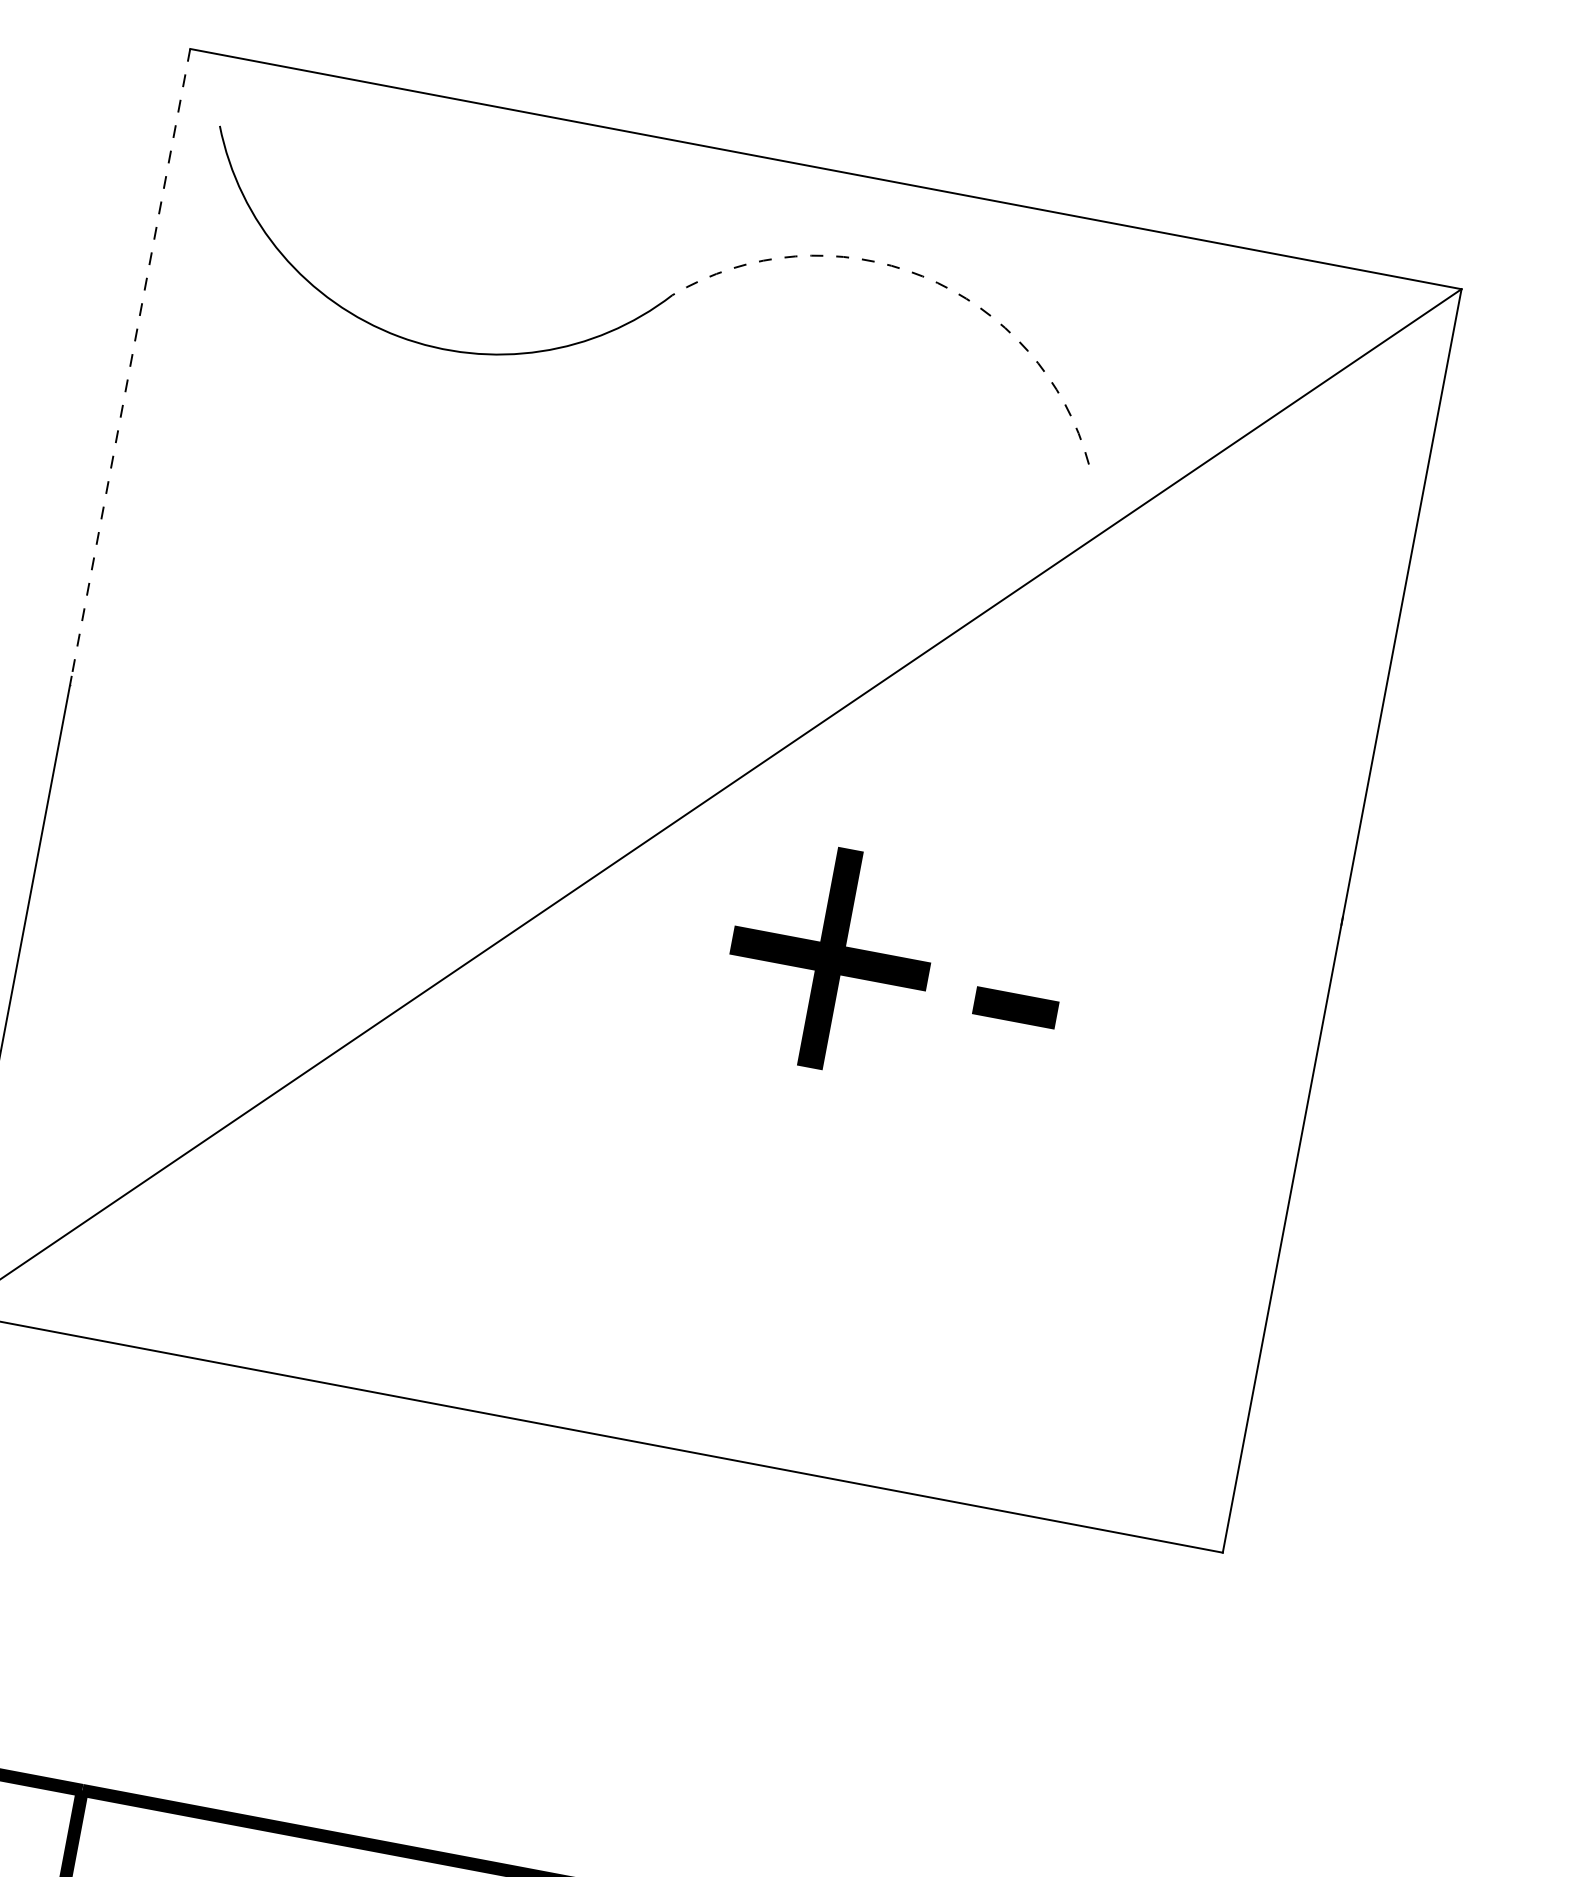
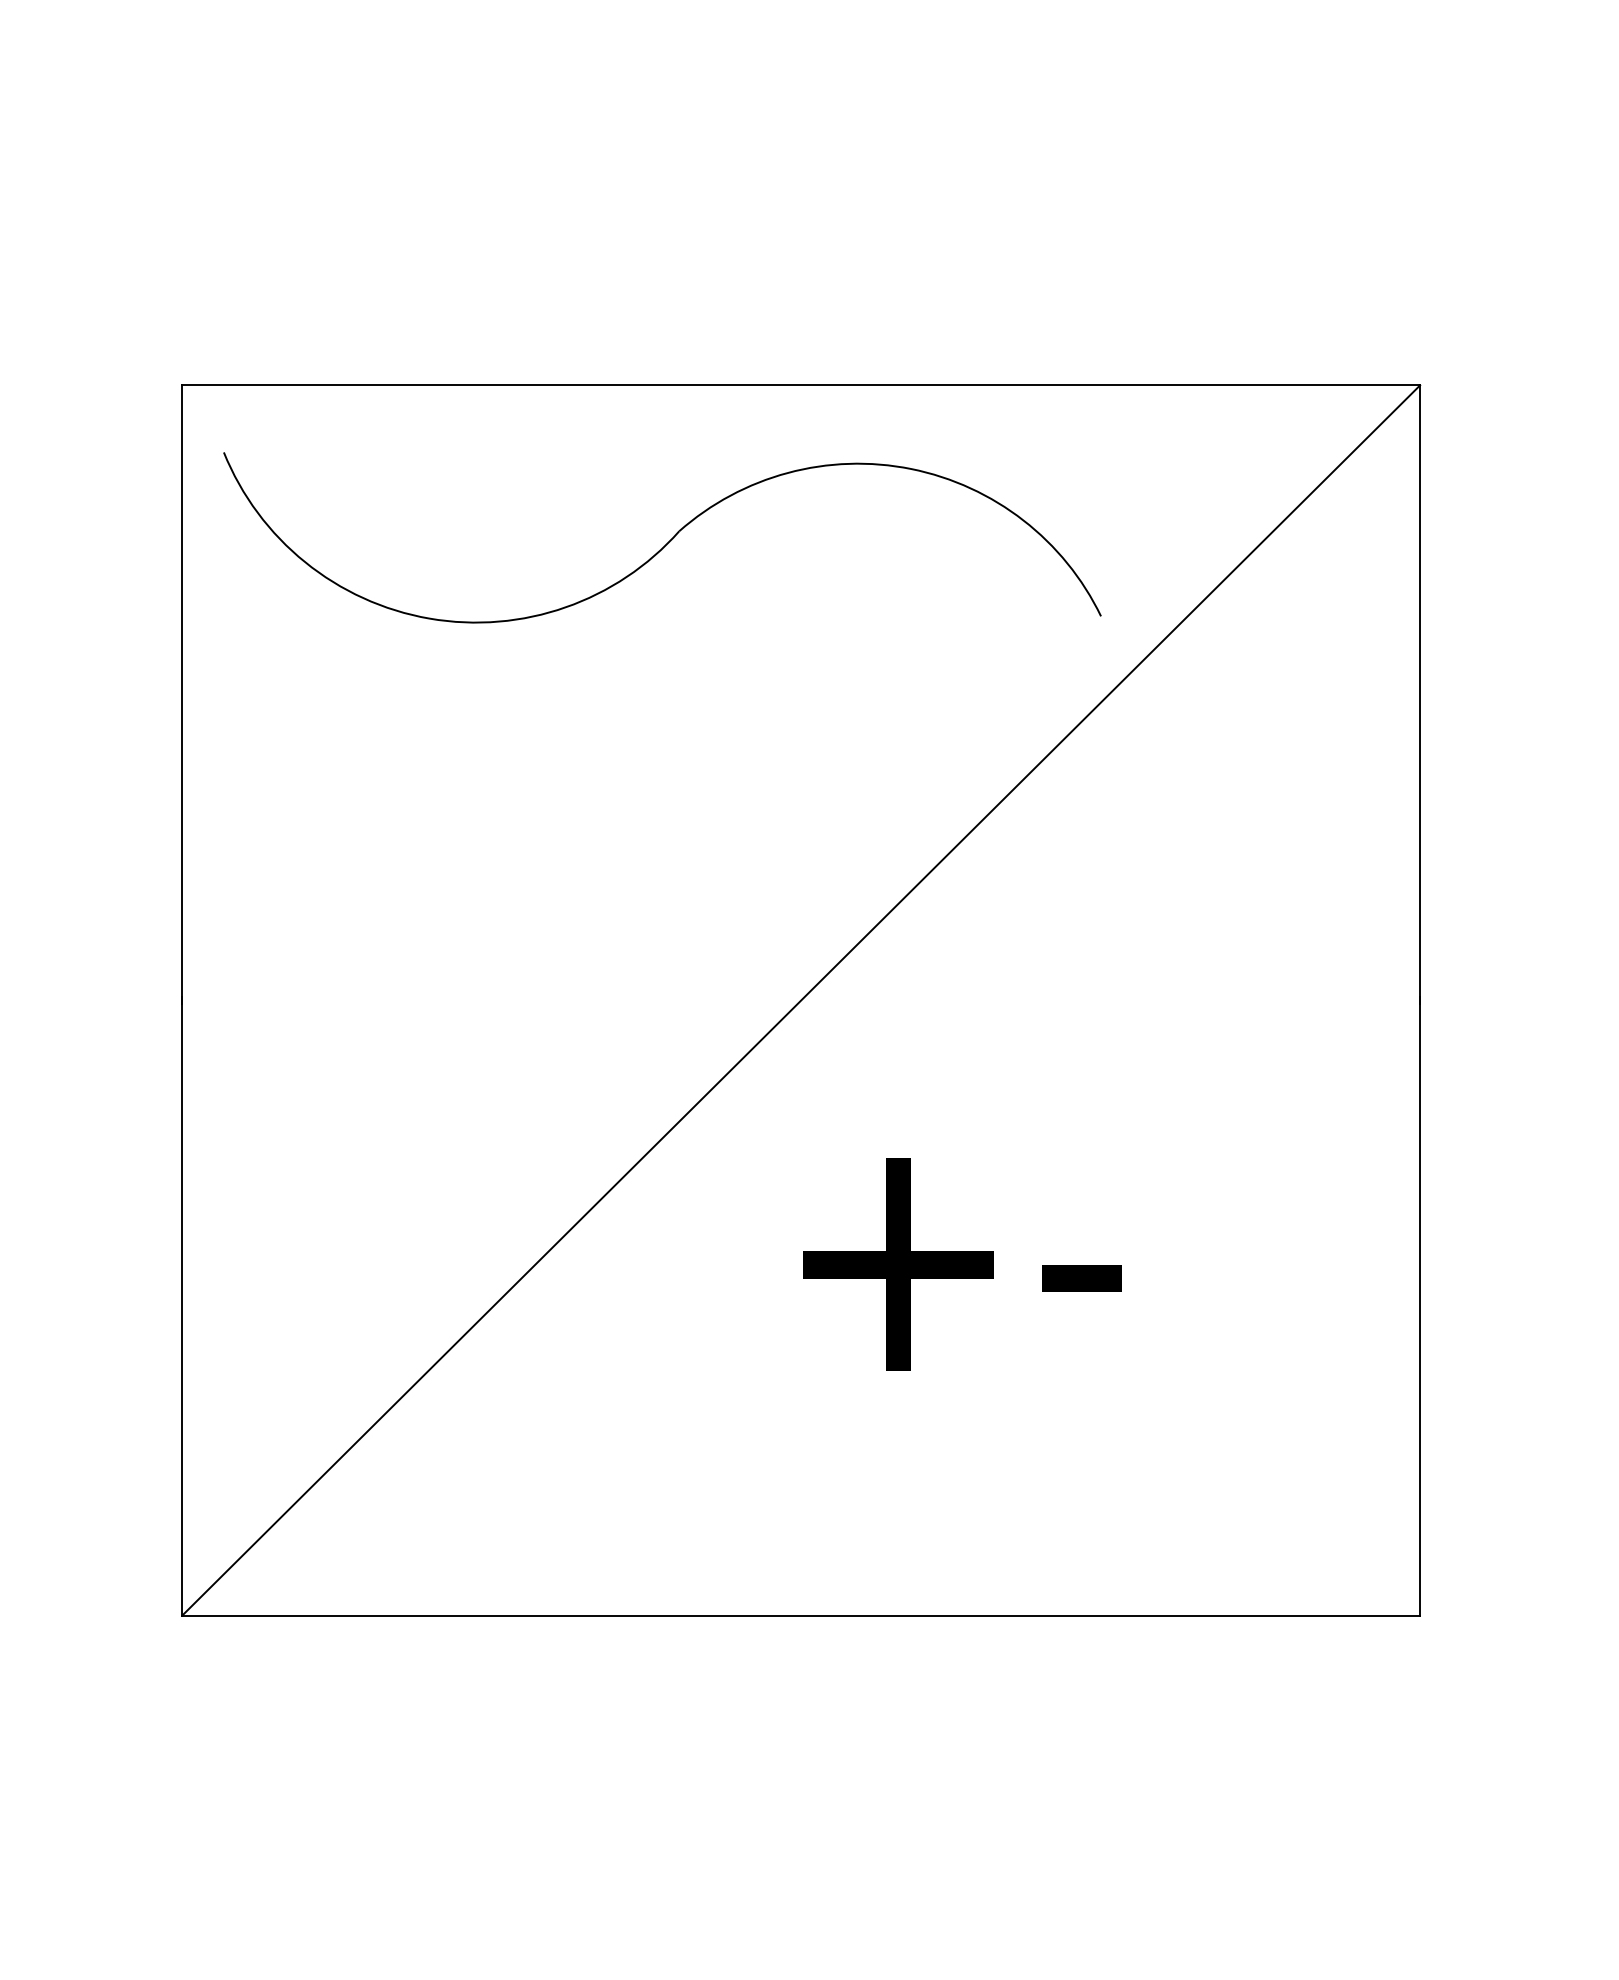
arc: (922, 276) -> (911, 469), dashed -> solid
line: (130, 367) -> (182, 695), dashed -> solid
text: (895, 970) -> (962, 1264), moved

